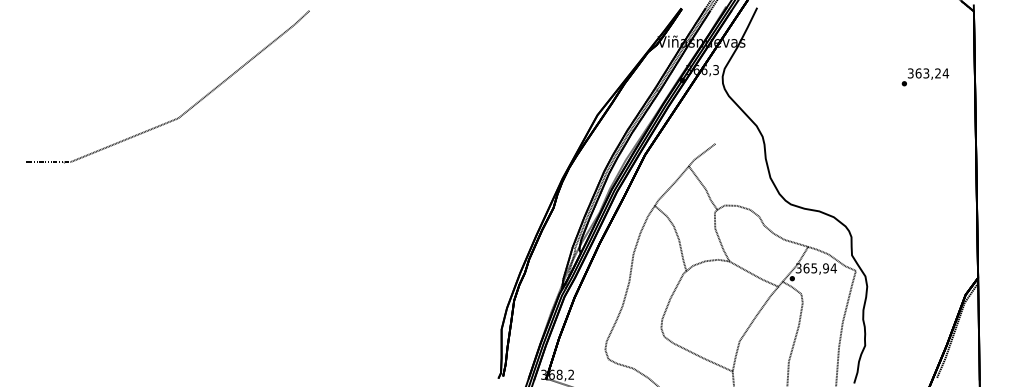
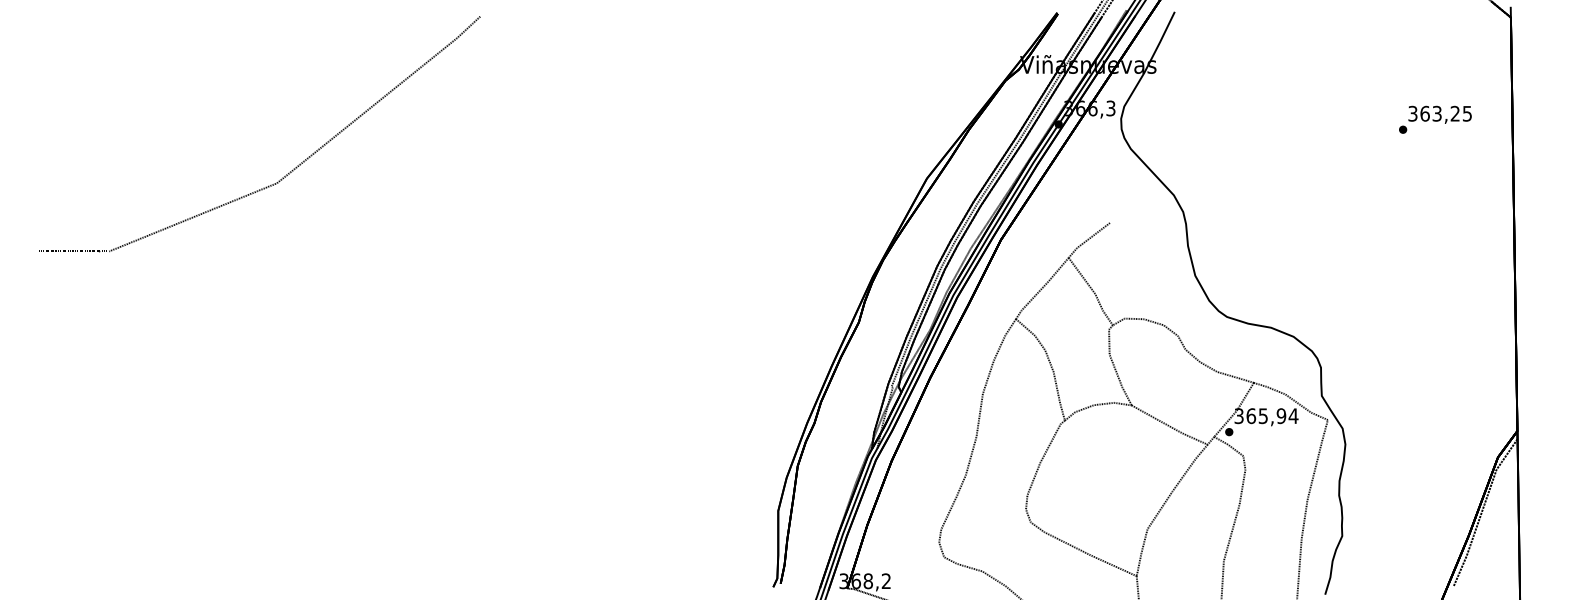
text: (945, 73) -> (1466, 113), 363,24 -> 363,25

